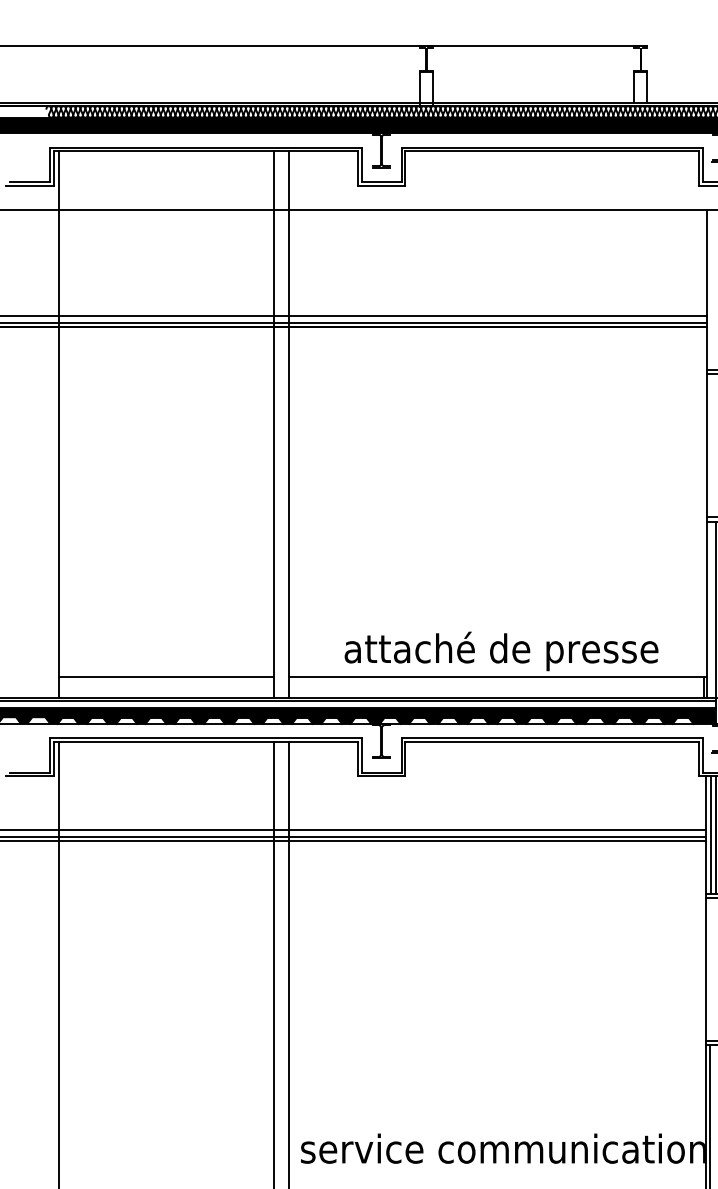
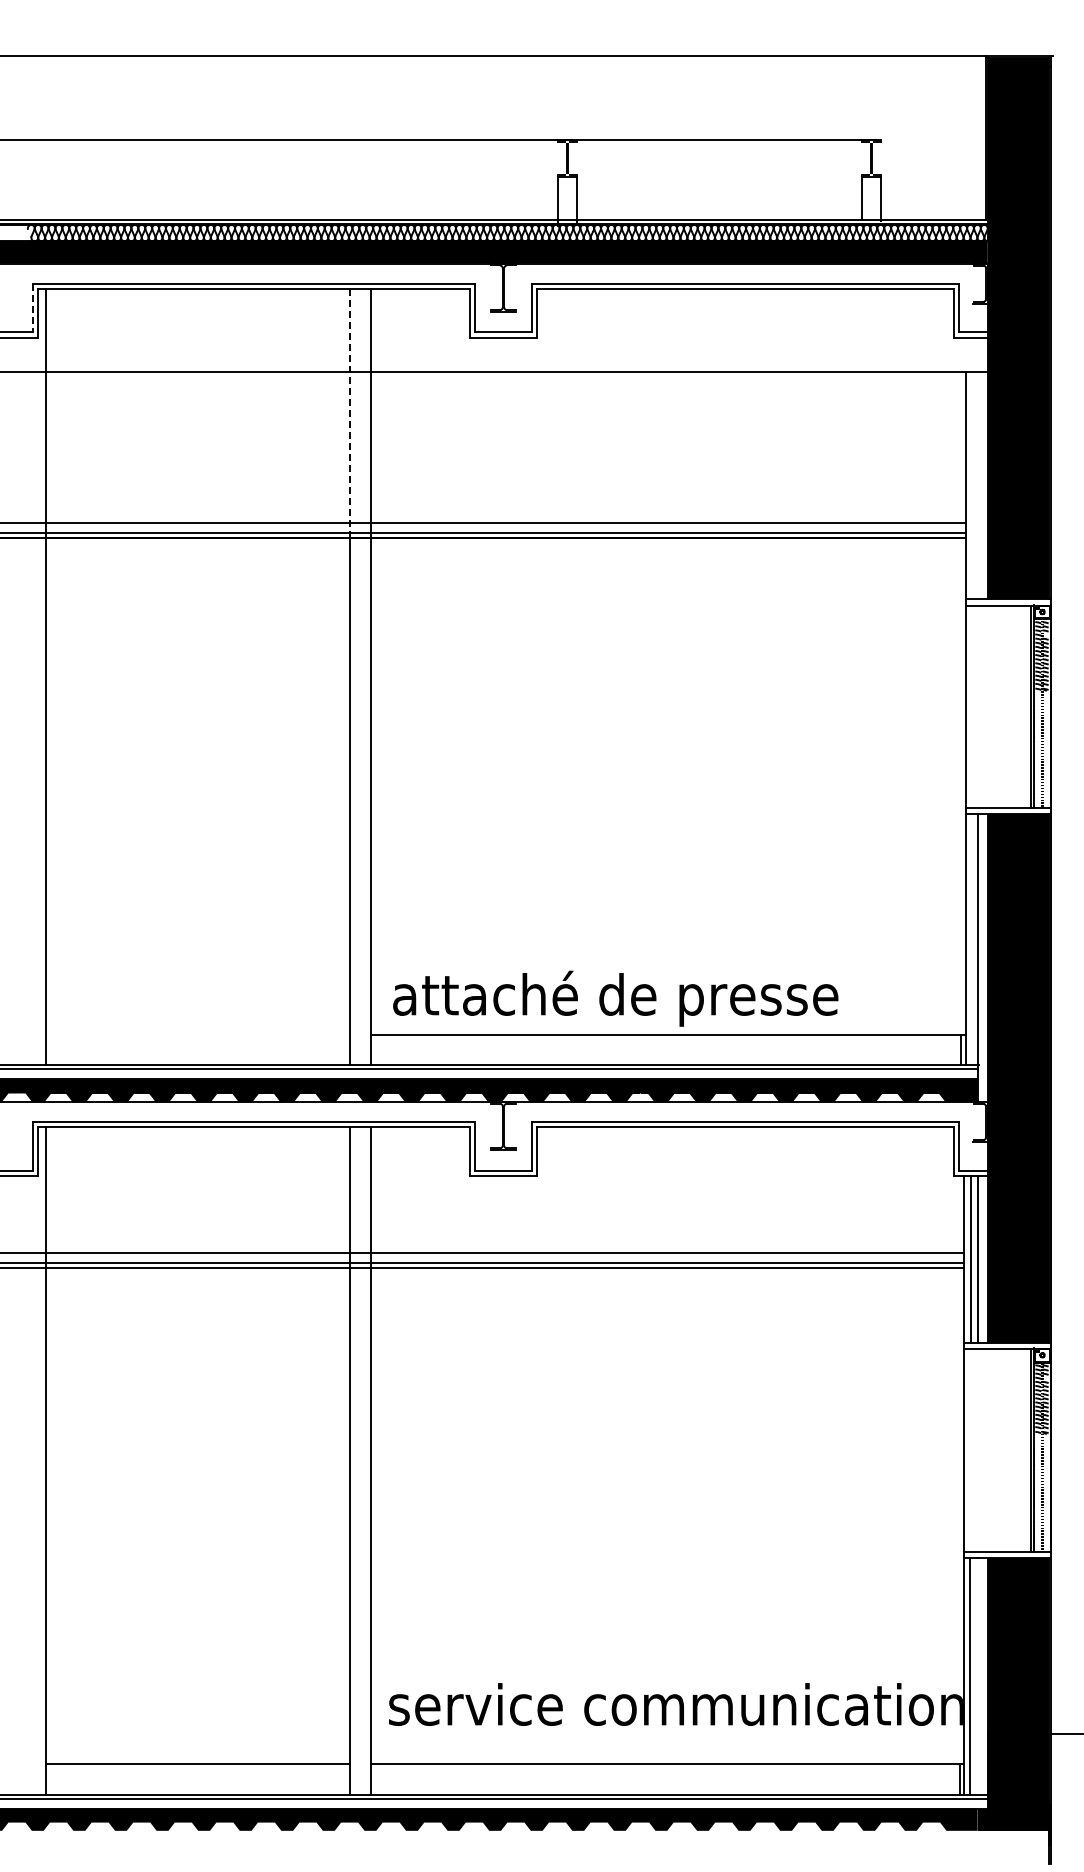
line: (49, 165) -> (32, 308), solid -> dashed
line: (273, 239) -> (350, 413), solid -> dashed
text: (501, 651) -> (615, 998), moved
line: (166, 676) -> (198, 1034), removed

